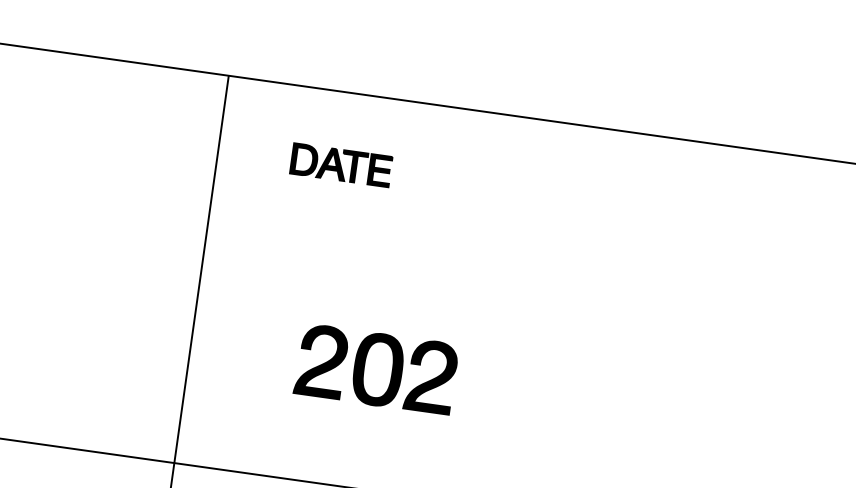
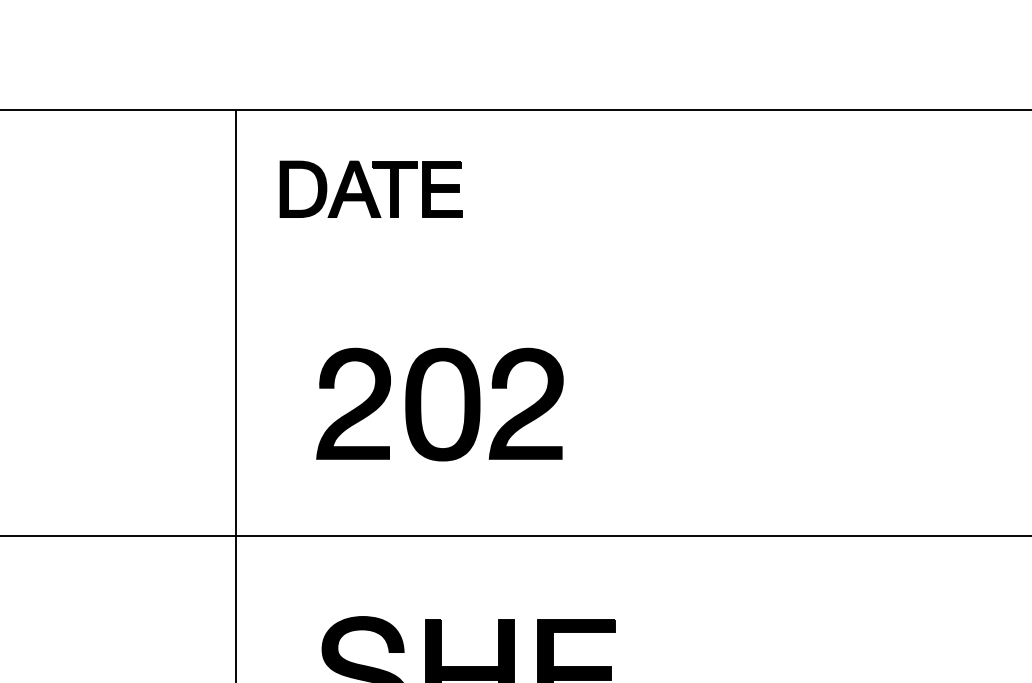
part: (340, 164) -> (370, 188), size x1.67
part: (375, 369) -> (439, 404), size x1.43

